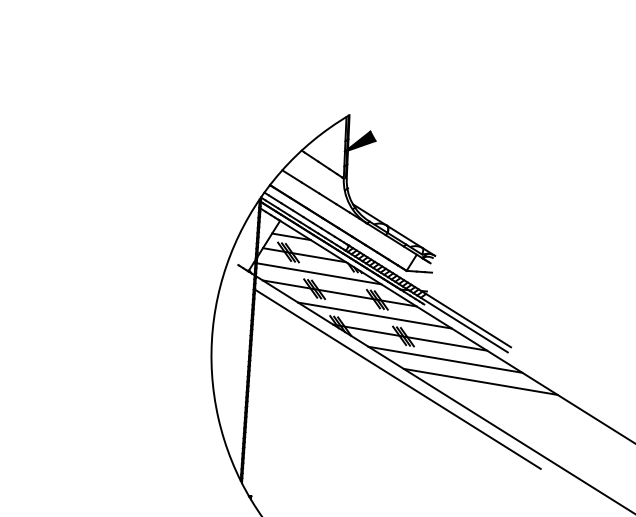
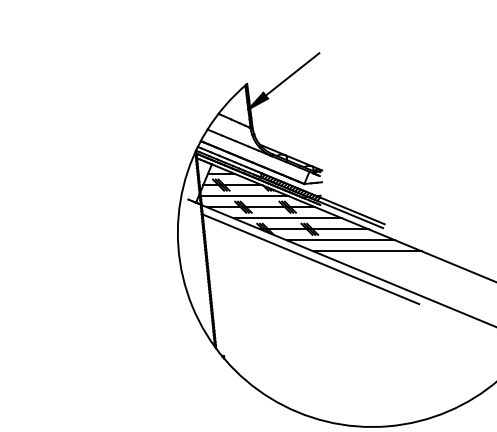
line: (416, 112) -> (292, 74), added

